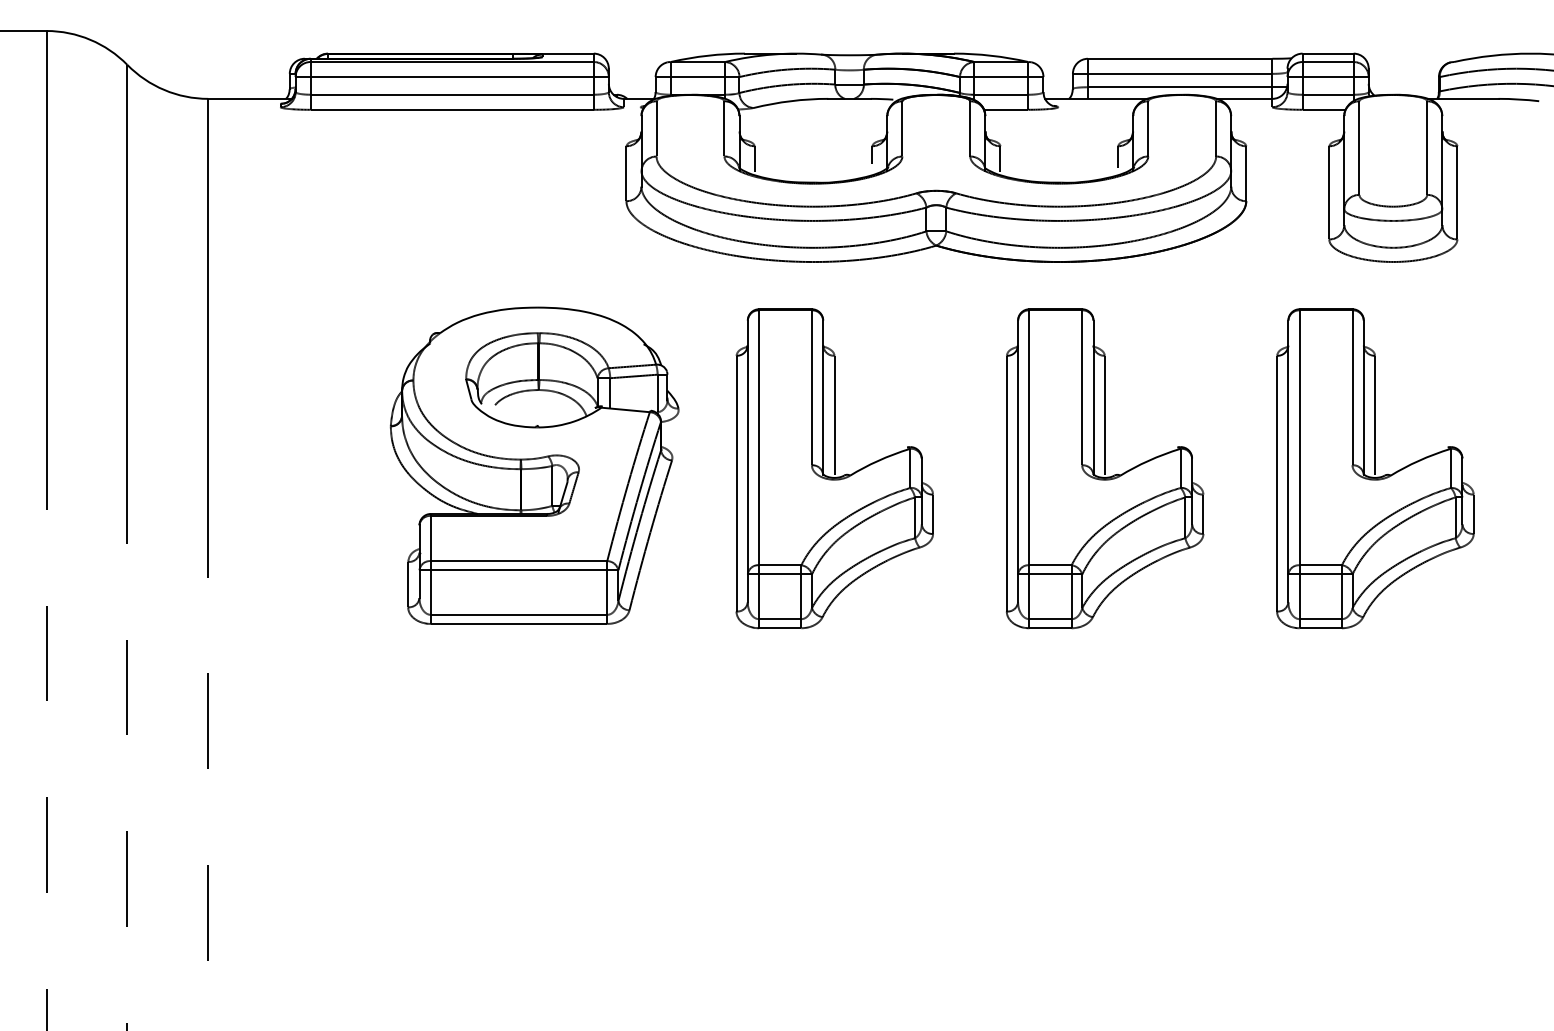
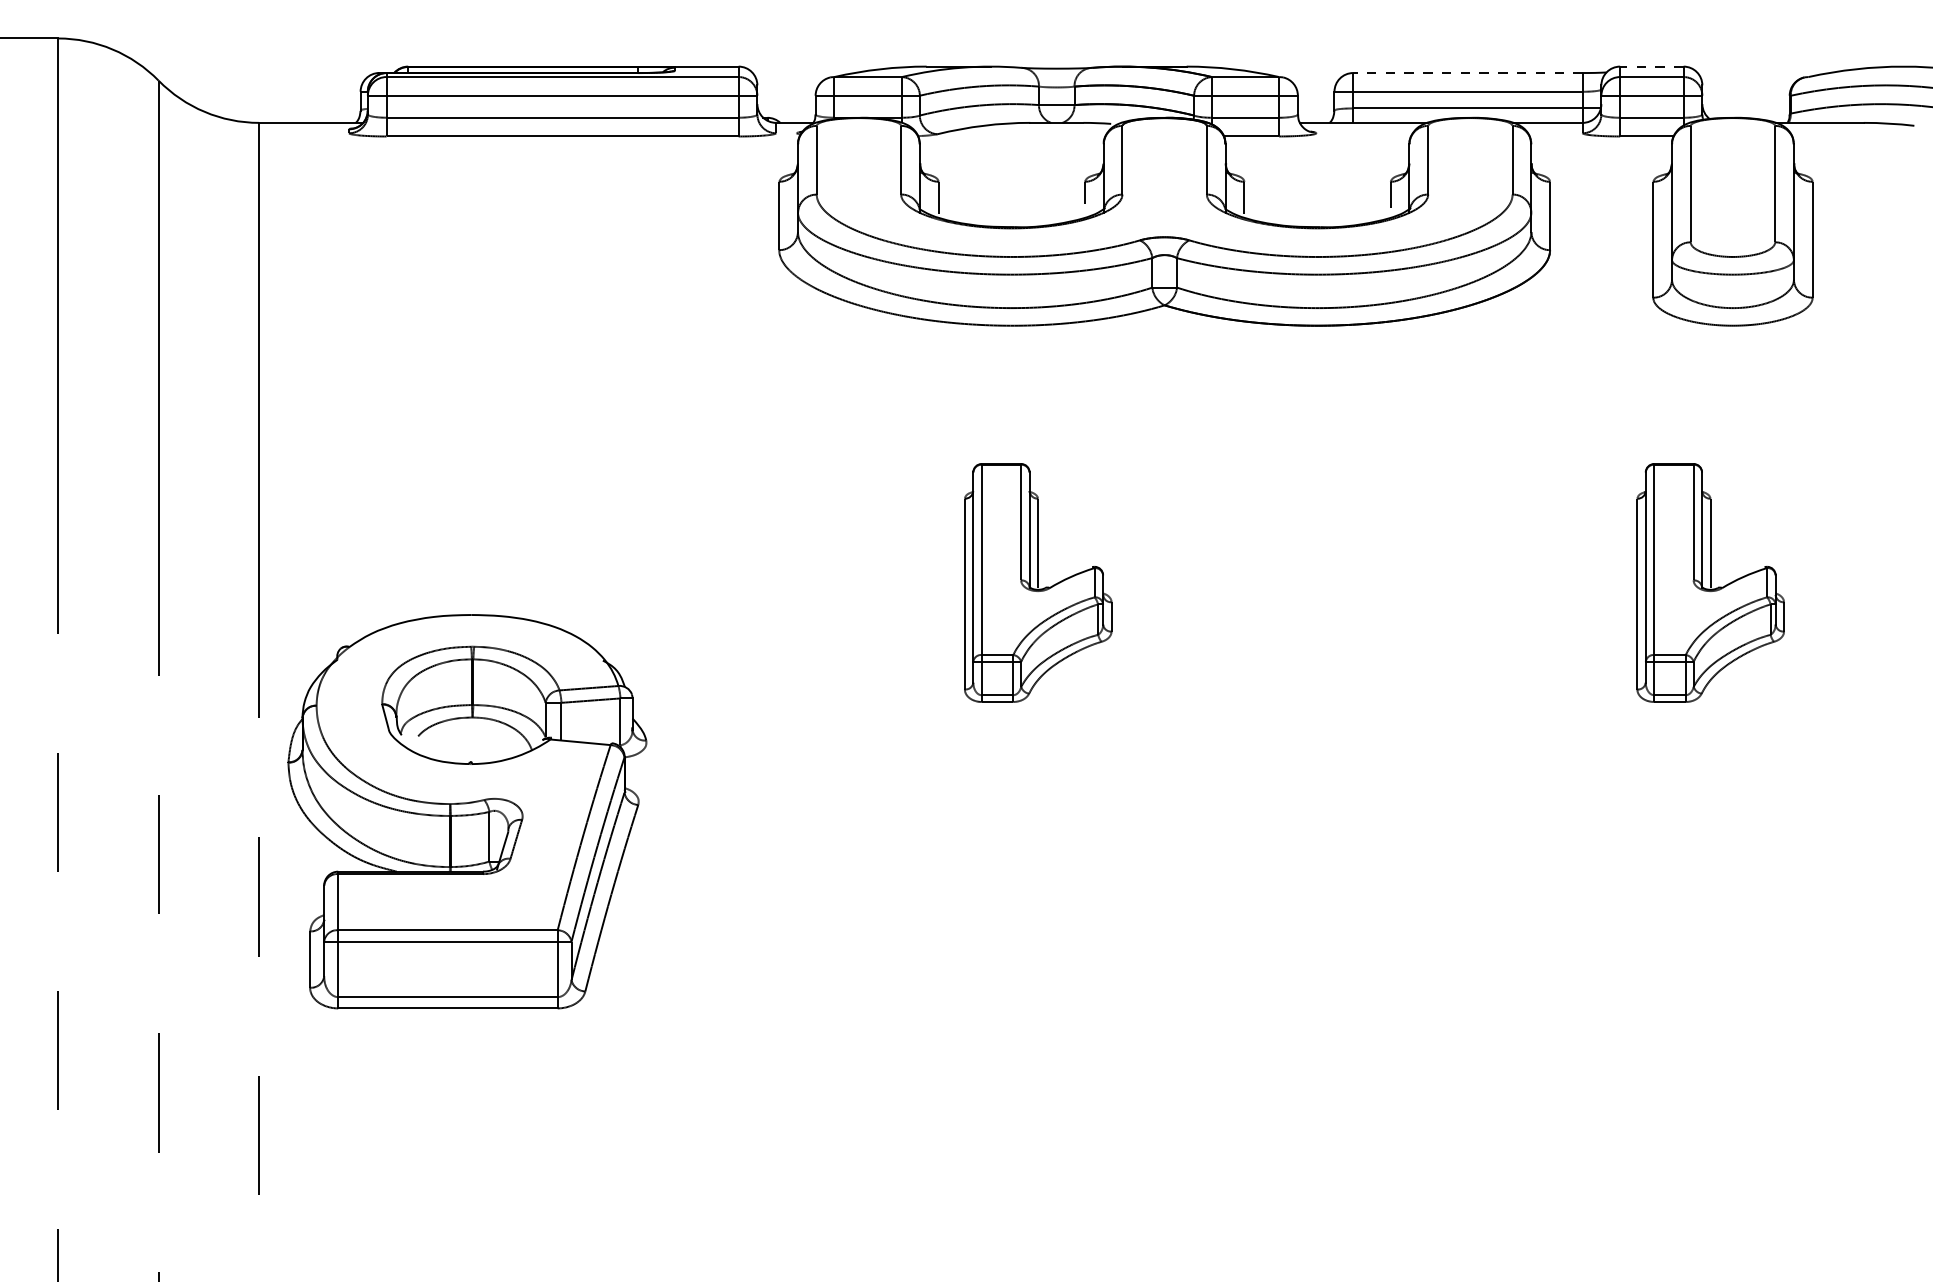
line: (1328, 53) -> (1652, 66), solid -> dashed
line: (1179, 58) -> (1467, 72), solid -> dashed
part: (534, 465) -> (467, 811), moved
part: (834, 468) -> (1038, 582), size x0.6
part: (1104, 468) -> (1373, 582), removed
part: (1375, 468) -> (1710, 582), size x0.6

